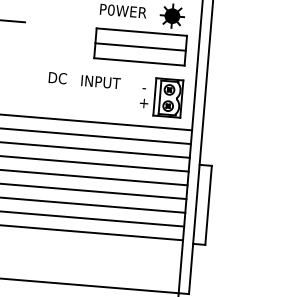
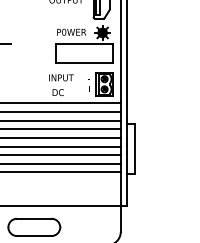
line: (139, 46) -> (83, 53), removed
text: (56, 77) -> (57, 92), moved

